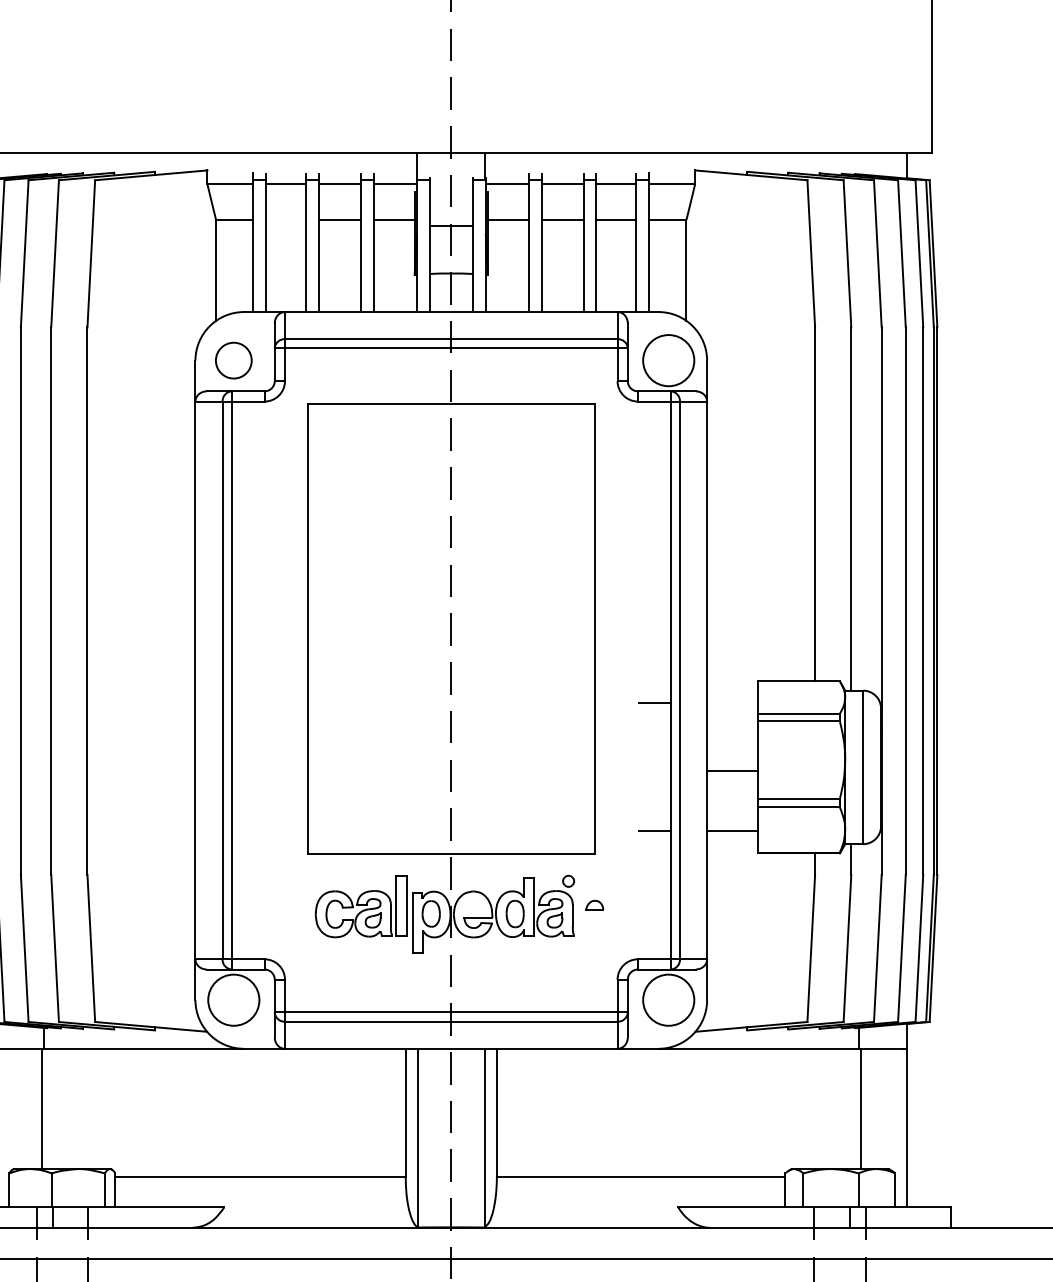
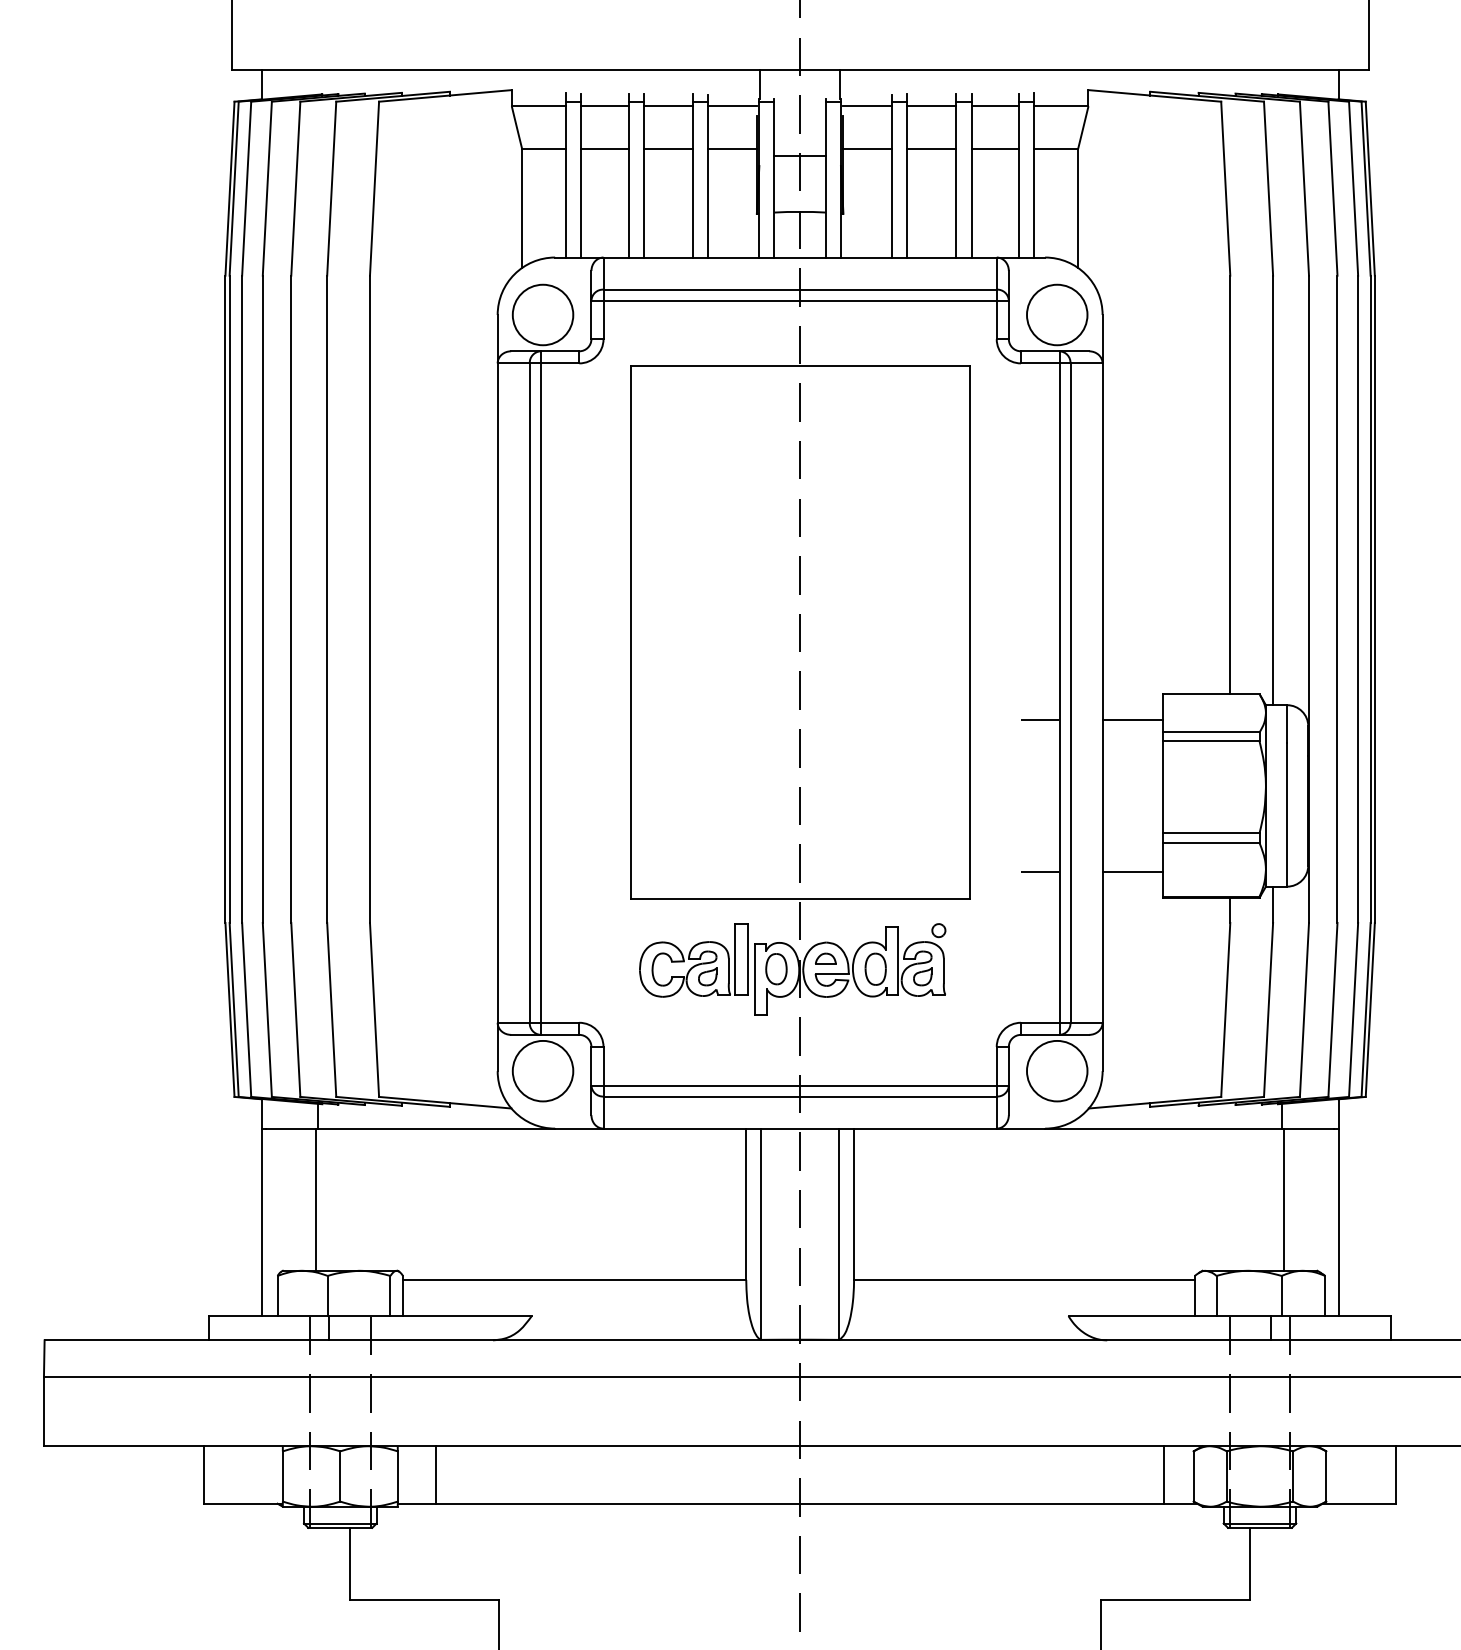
line: (285, 219) -> (604, 148), added
circle: (233, 360) -> (542, 314), size x1.43
line: (732, 771) -> (1132, 720), moved
part: (594, 904) -> (825, 958), moved

